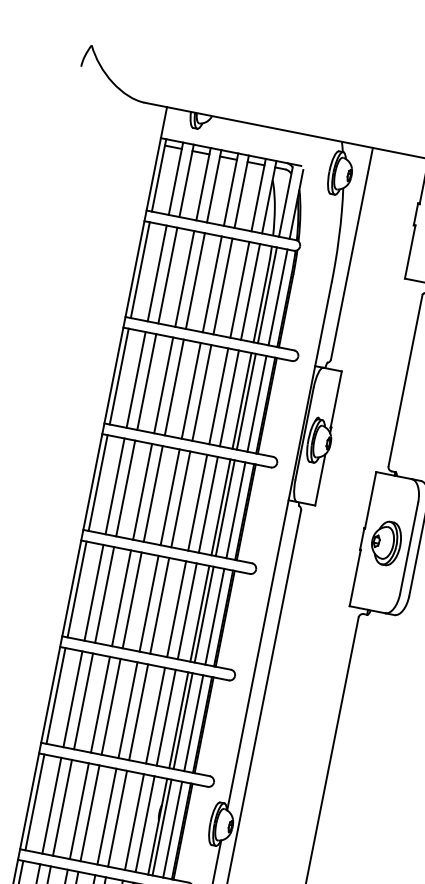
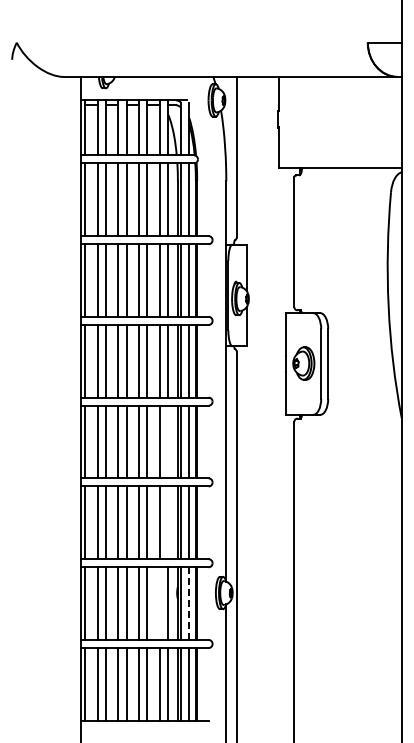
line: (187, 610) -> (168, 441), removed
line: (166, 717) -> (168, 522), removed
line: (134, 822) -> (160, 603), removed
line: (173, 829) -> (189, 603), solid -> dashed

